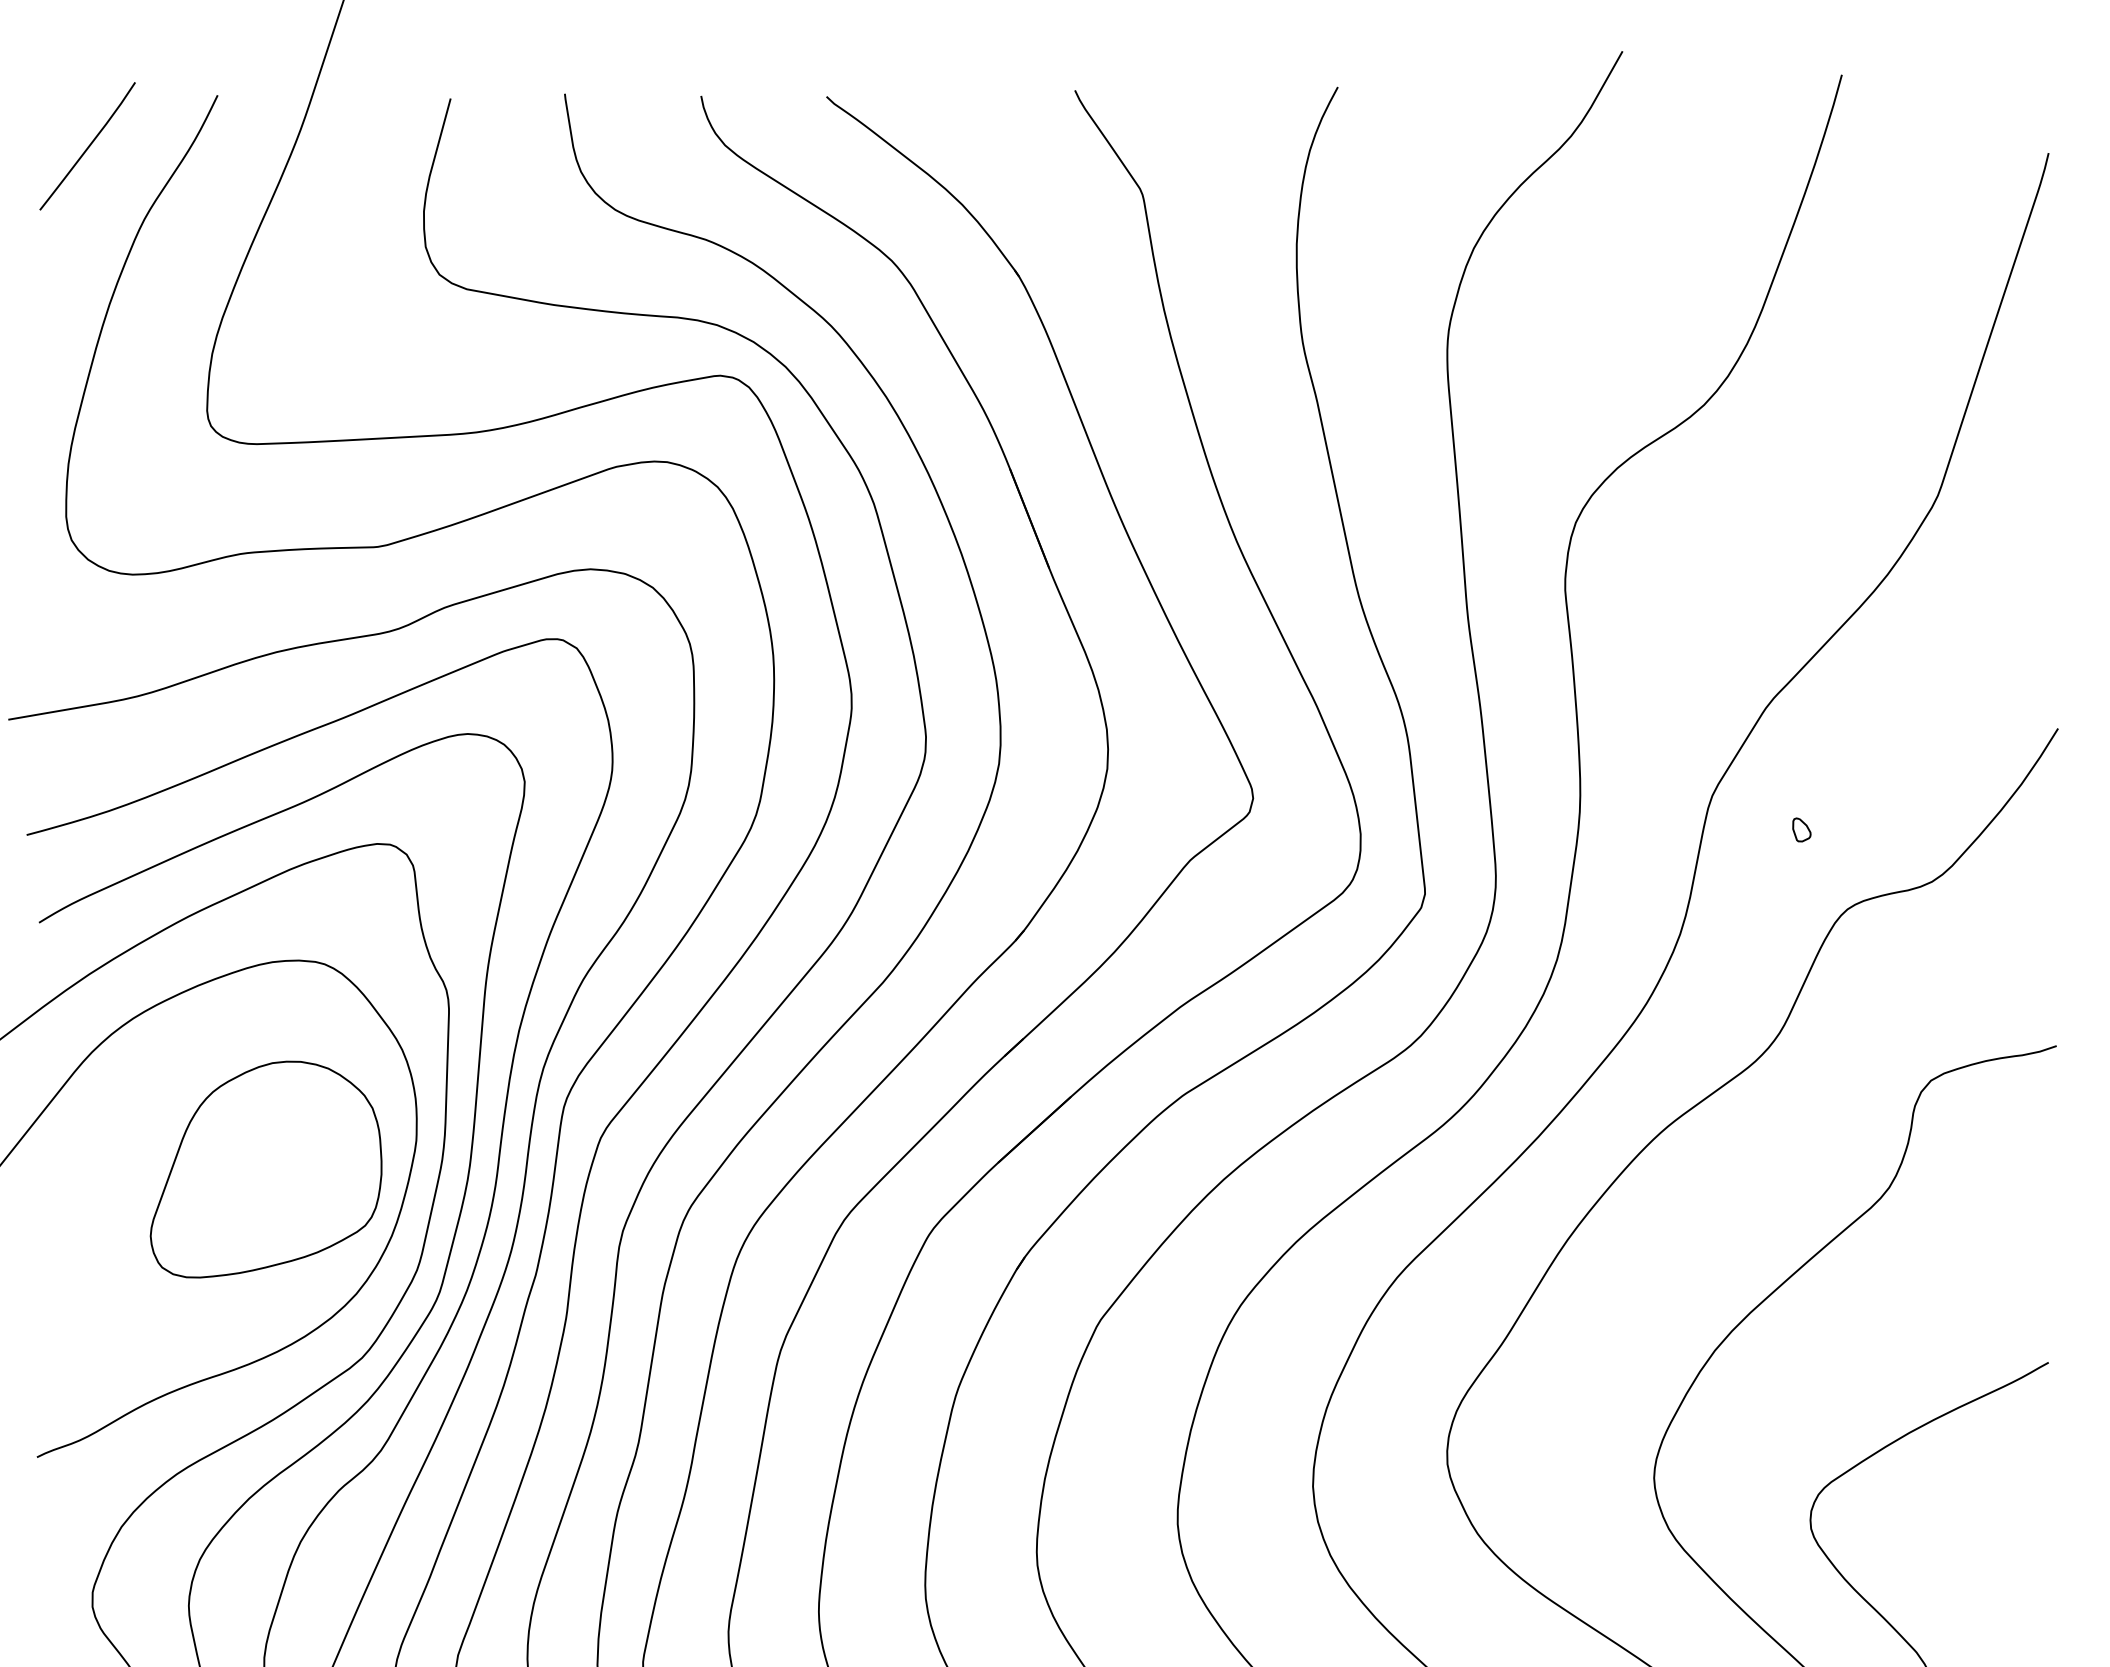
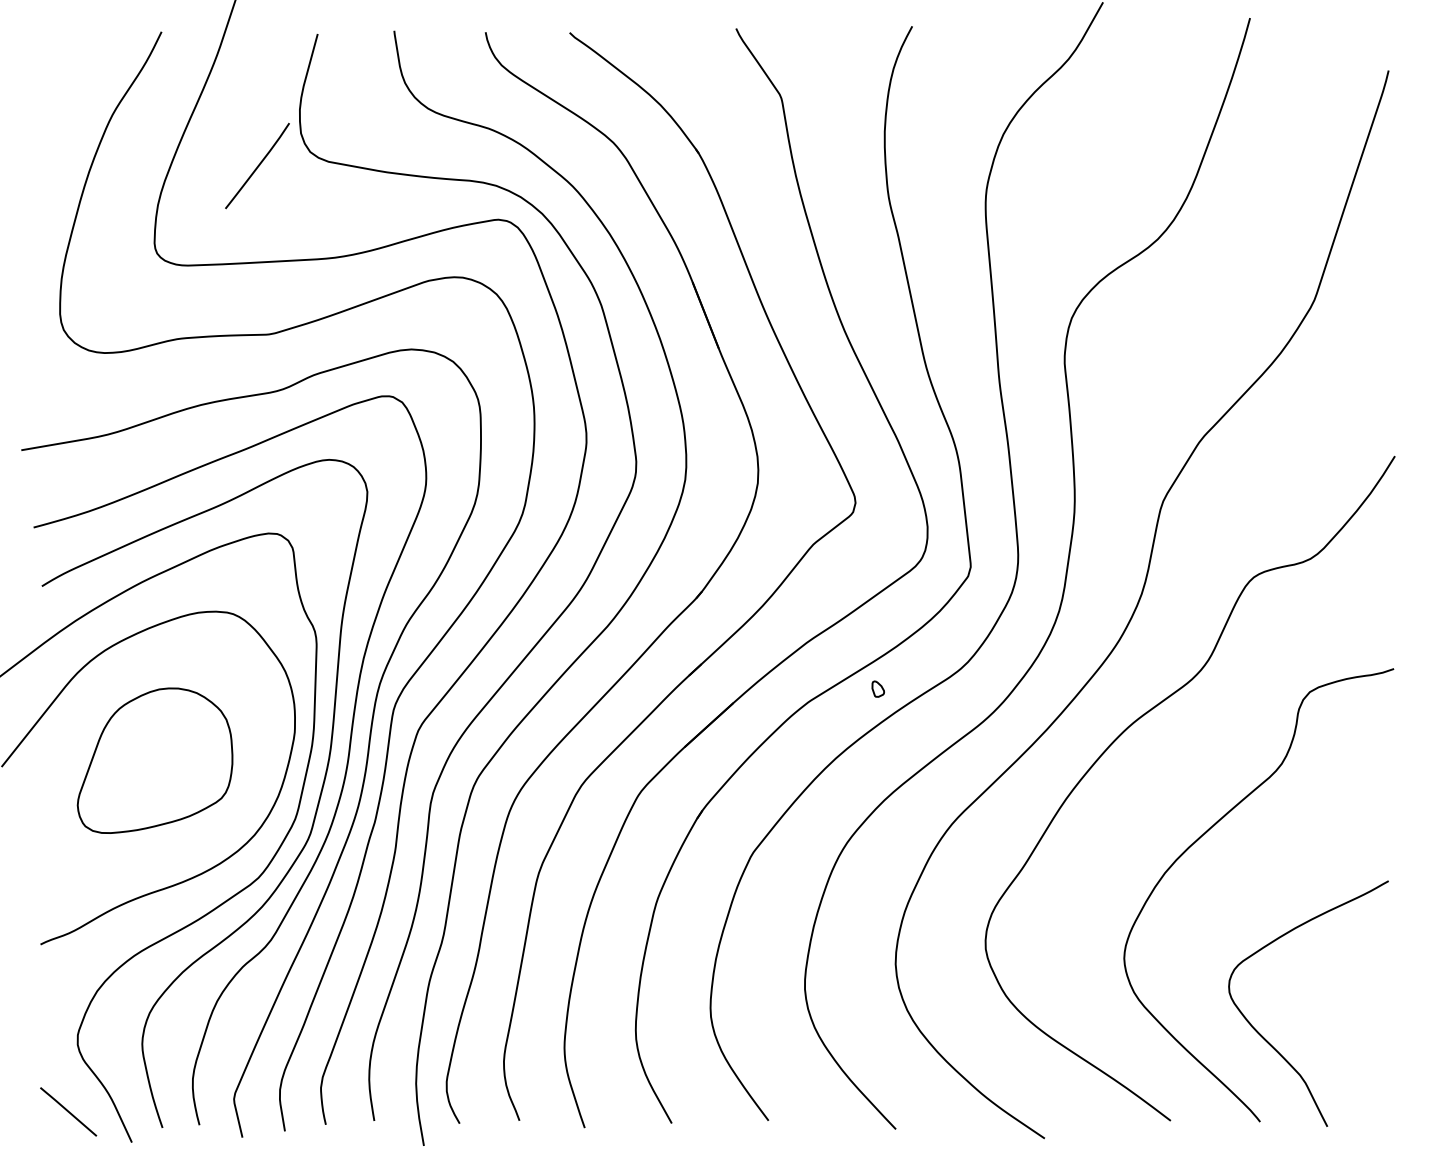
curve: (87, 145) -> (257, 165), moved
part: (1800, 828) -> (877, 688), moved
part: (265, 1169) -> (154, 760), moved

